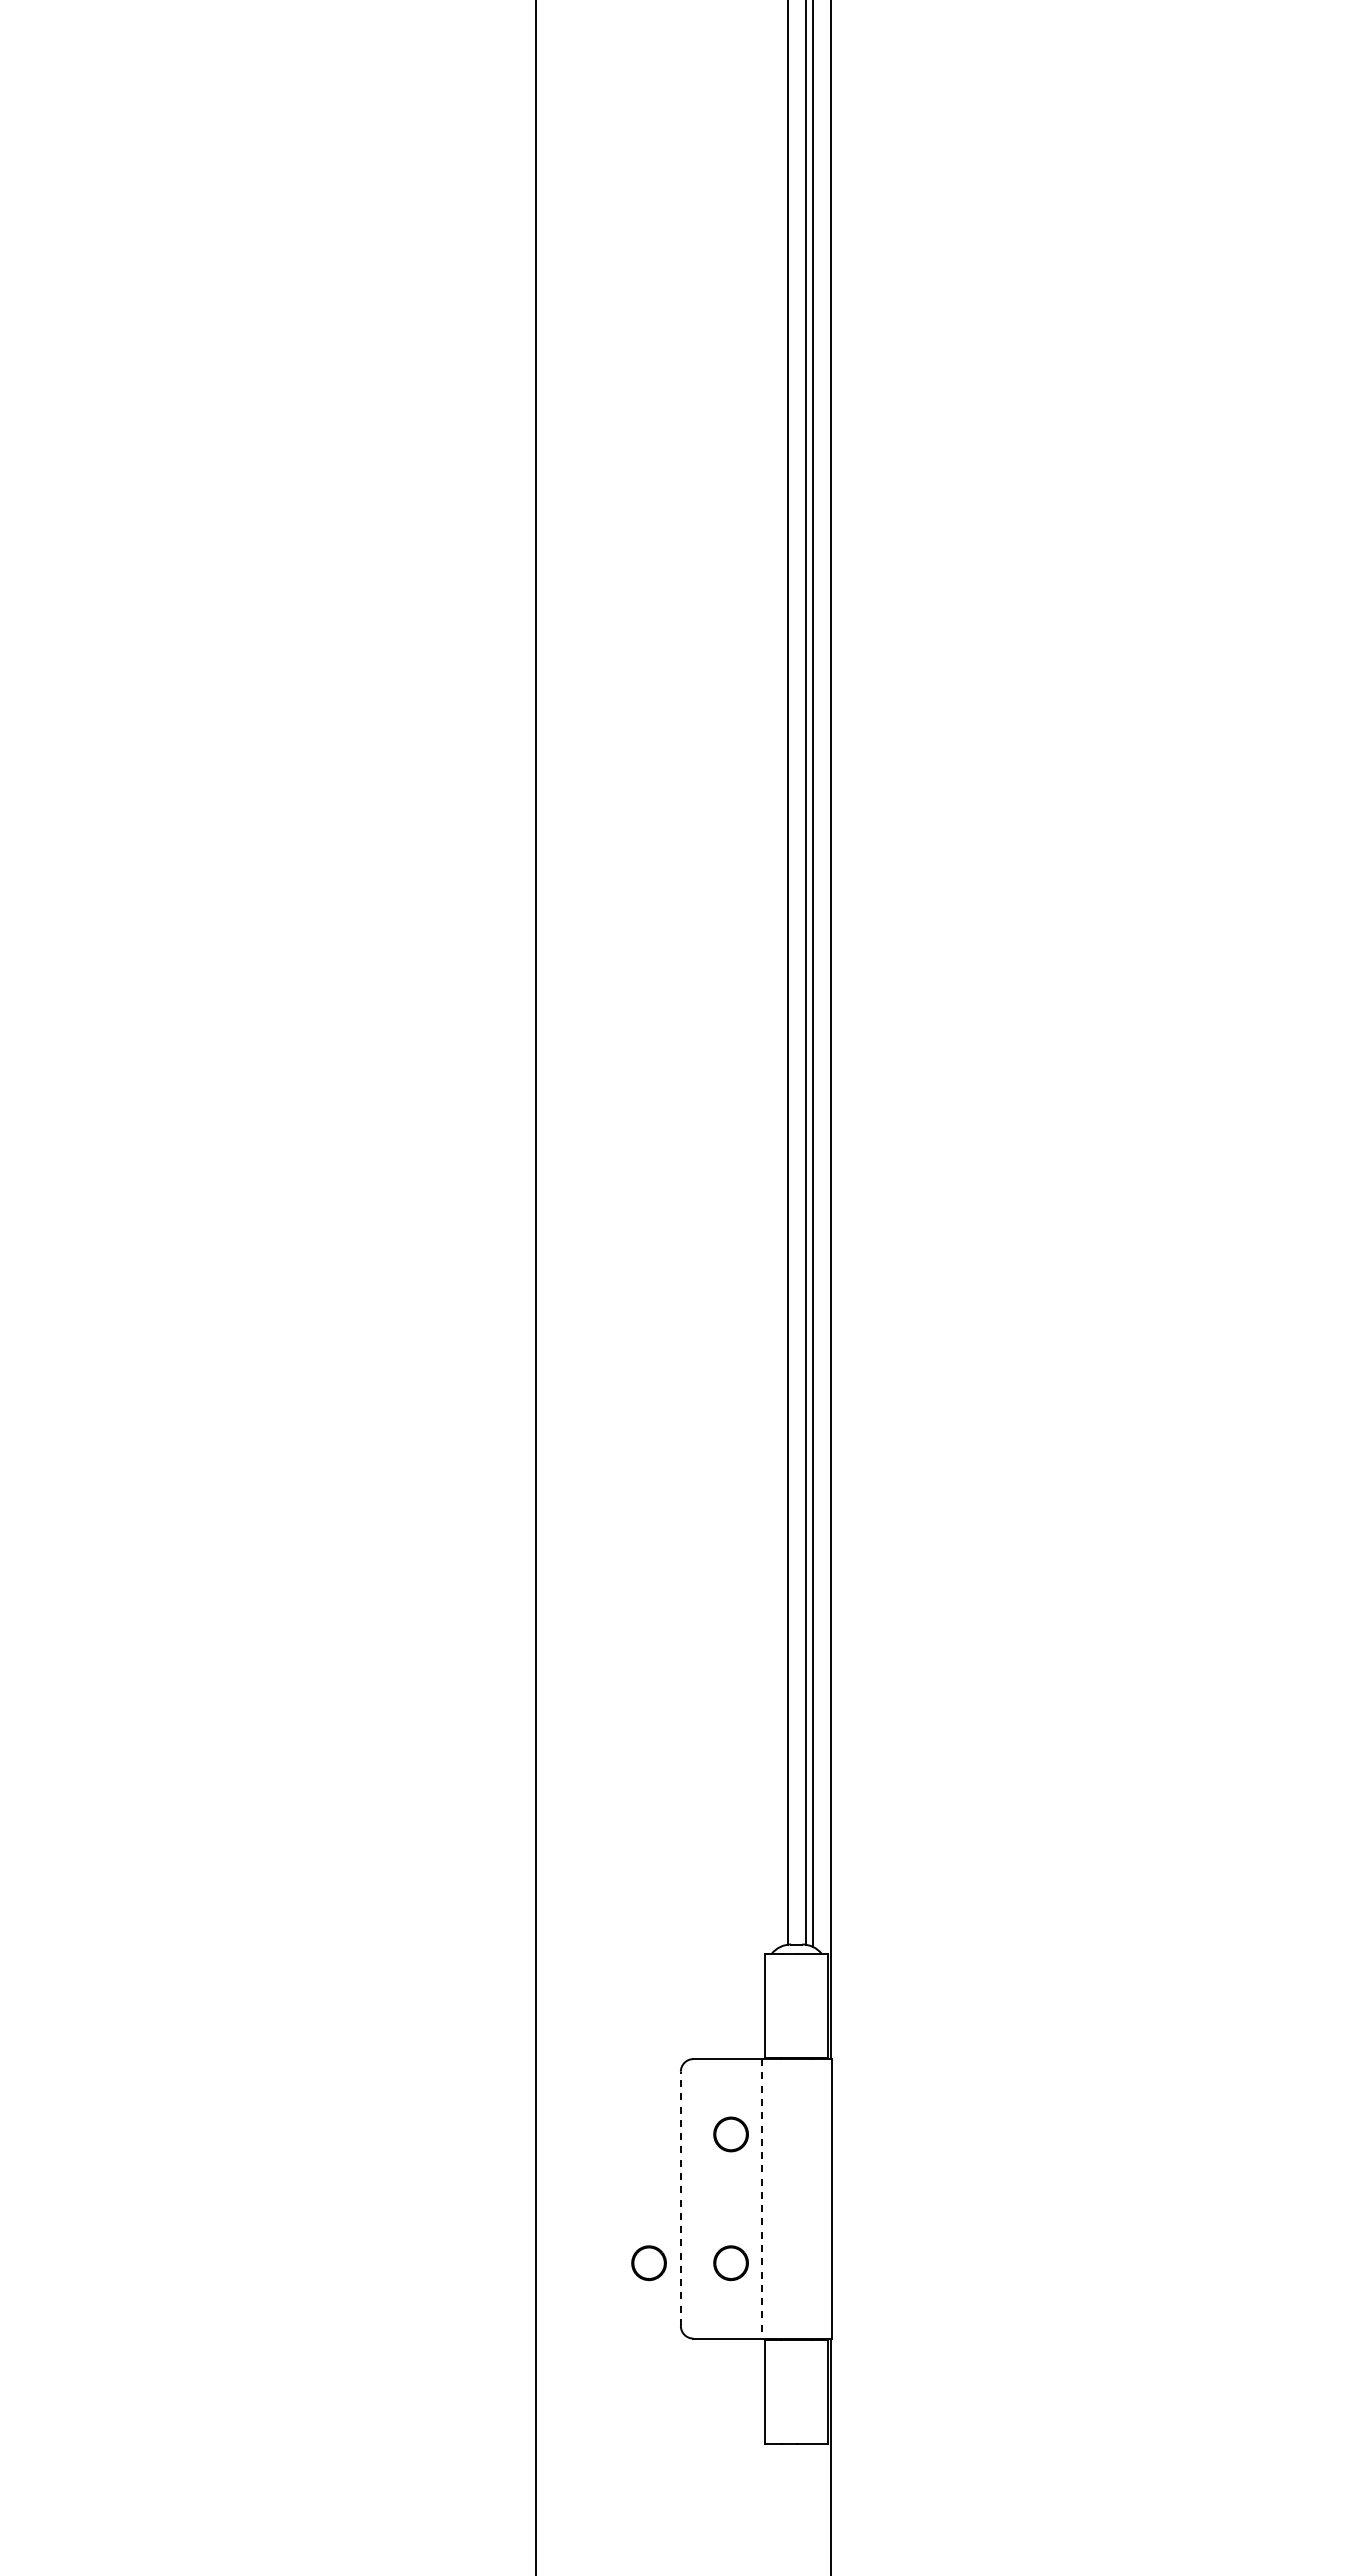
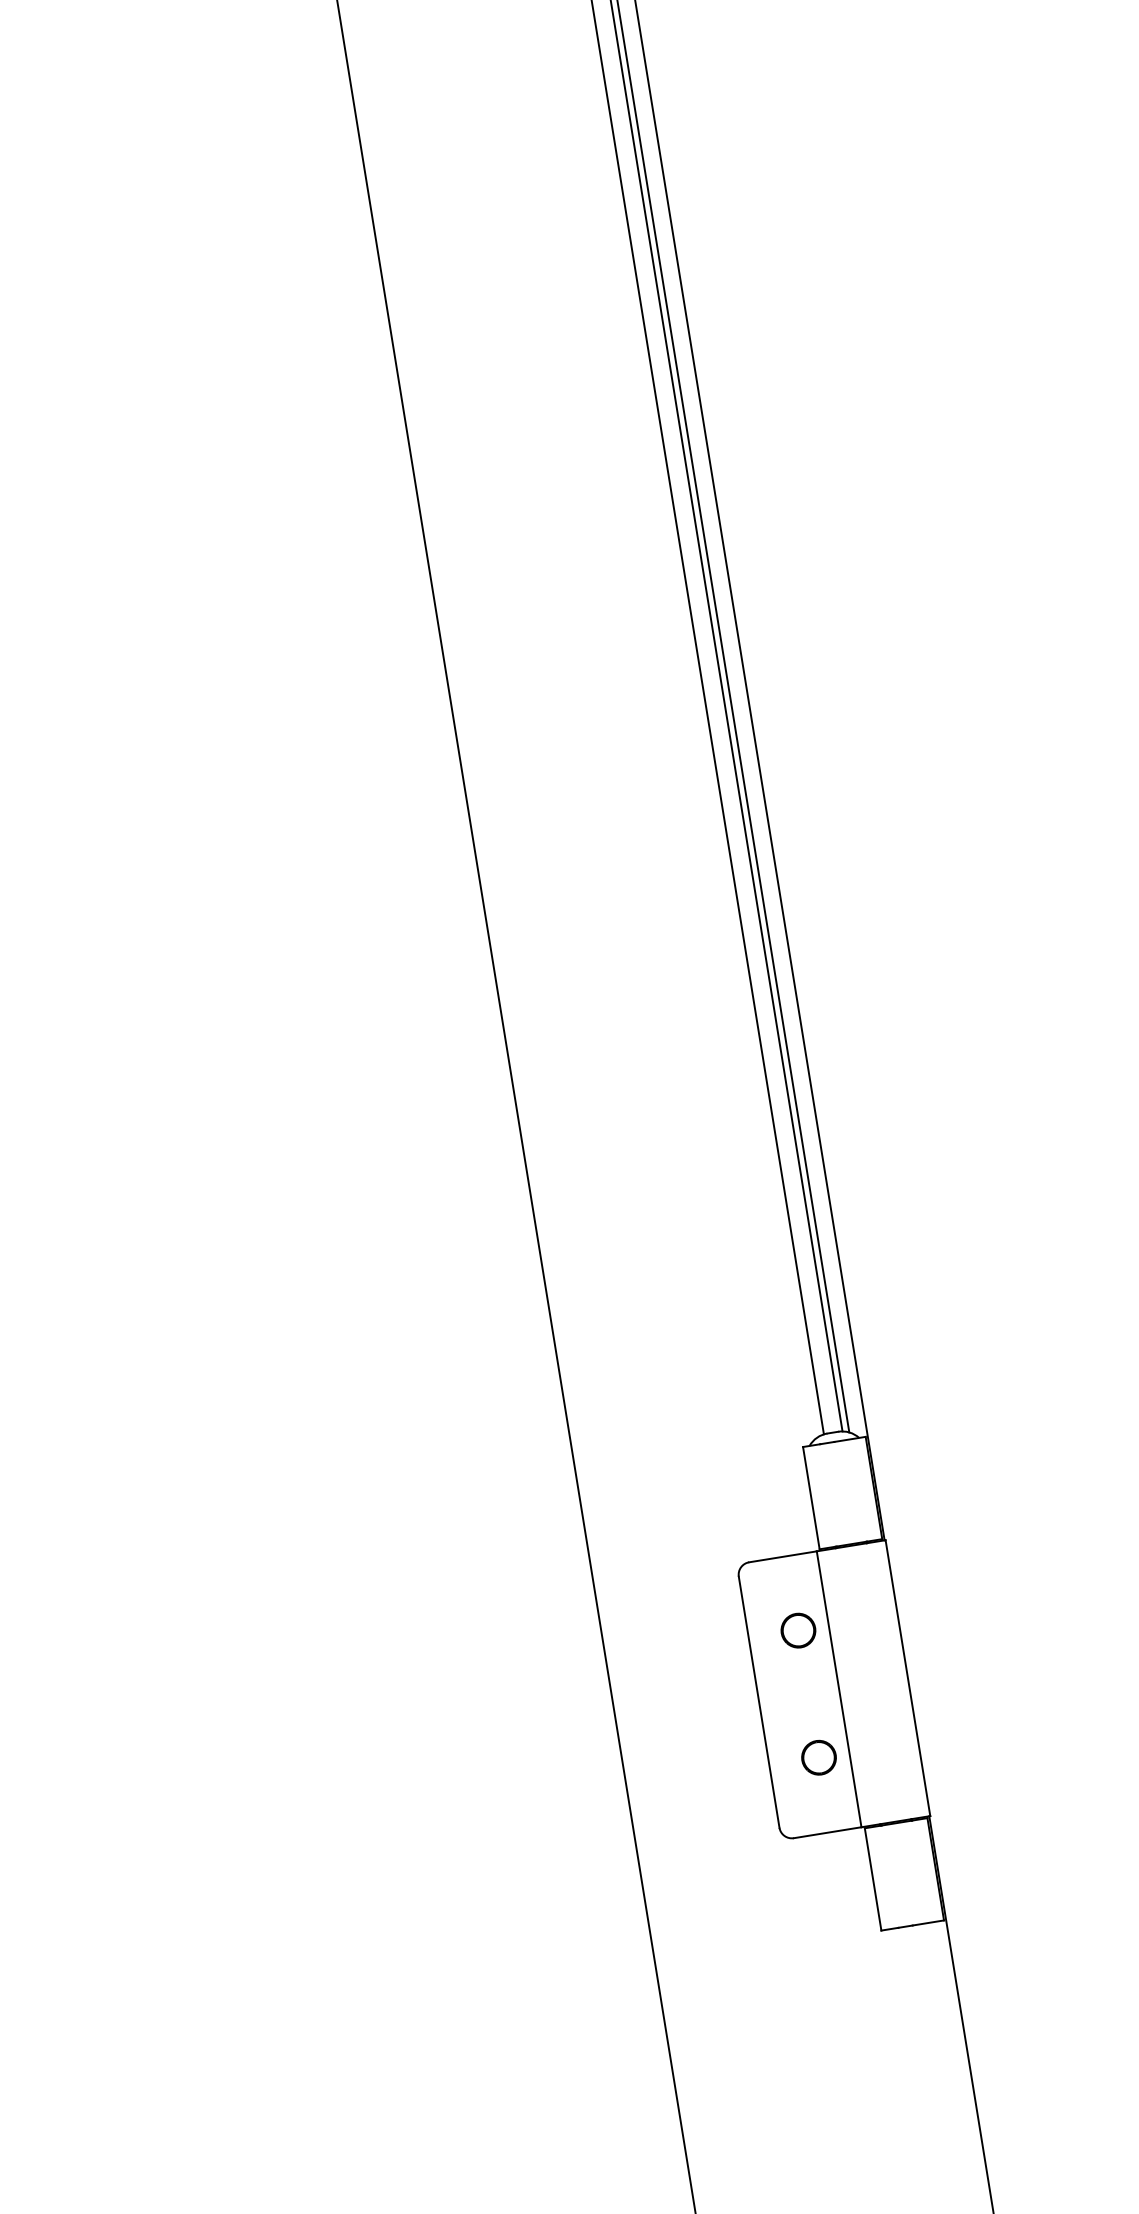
line: (680, 2198) -> (758, 1701), dashed -> solid
line: (761, 2198) -> (838, 1689), dashed -> solid
part: (648, 2263) -> (737, 1771), removed

